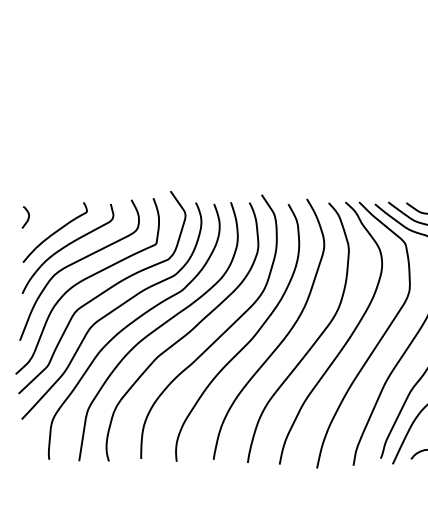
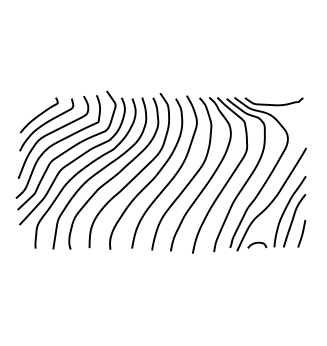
curve: (26, 217) -> (22, 106), removed

